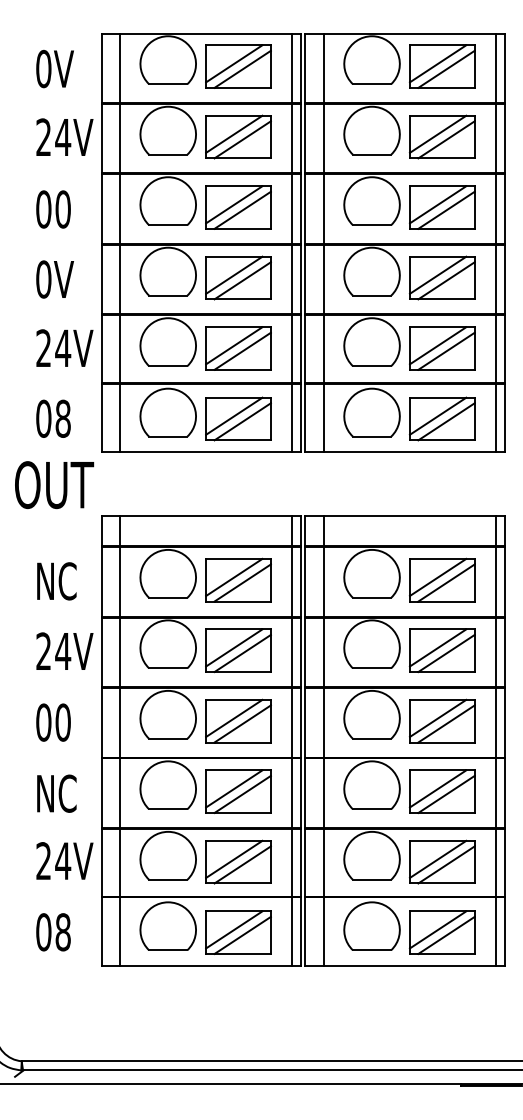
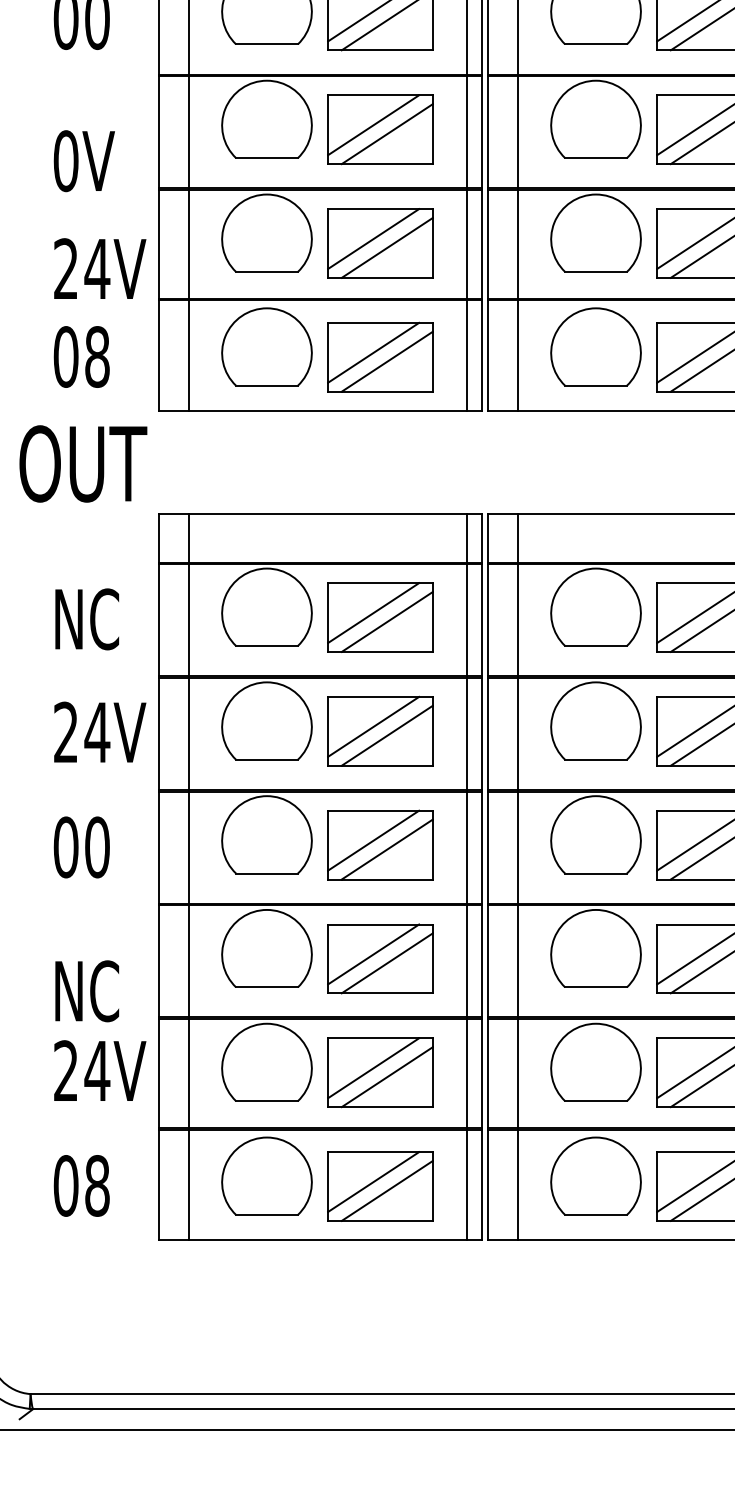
text: (54, 279) -> (83, 161), moved
text: (64, 347) -> (99, 267), moved
text: (56, 793) -> (86, 990), moved

